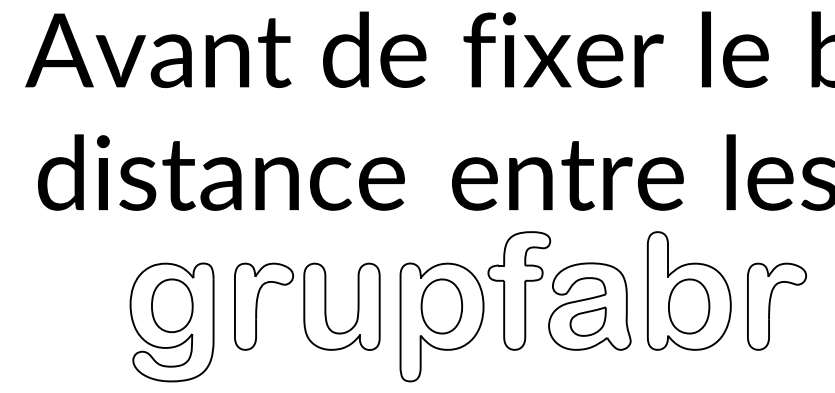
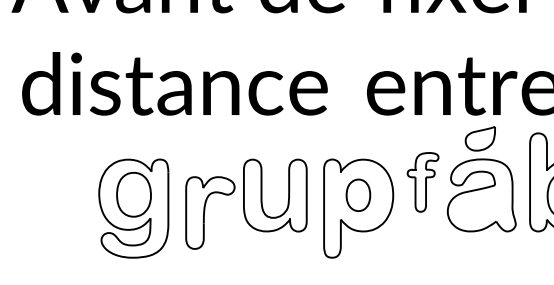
part: (519, 290) -> (423, 182), size x0.6
part: (263, 306) -> (209, 212), moved
part: (441, 306) -> (358, 195), size x0.7
part: (587, 321) -> (479, 138), moved

